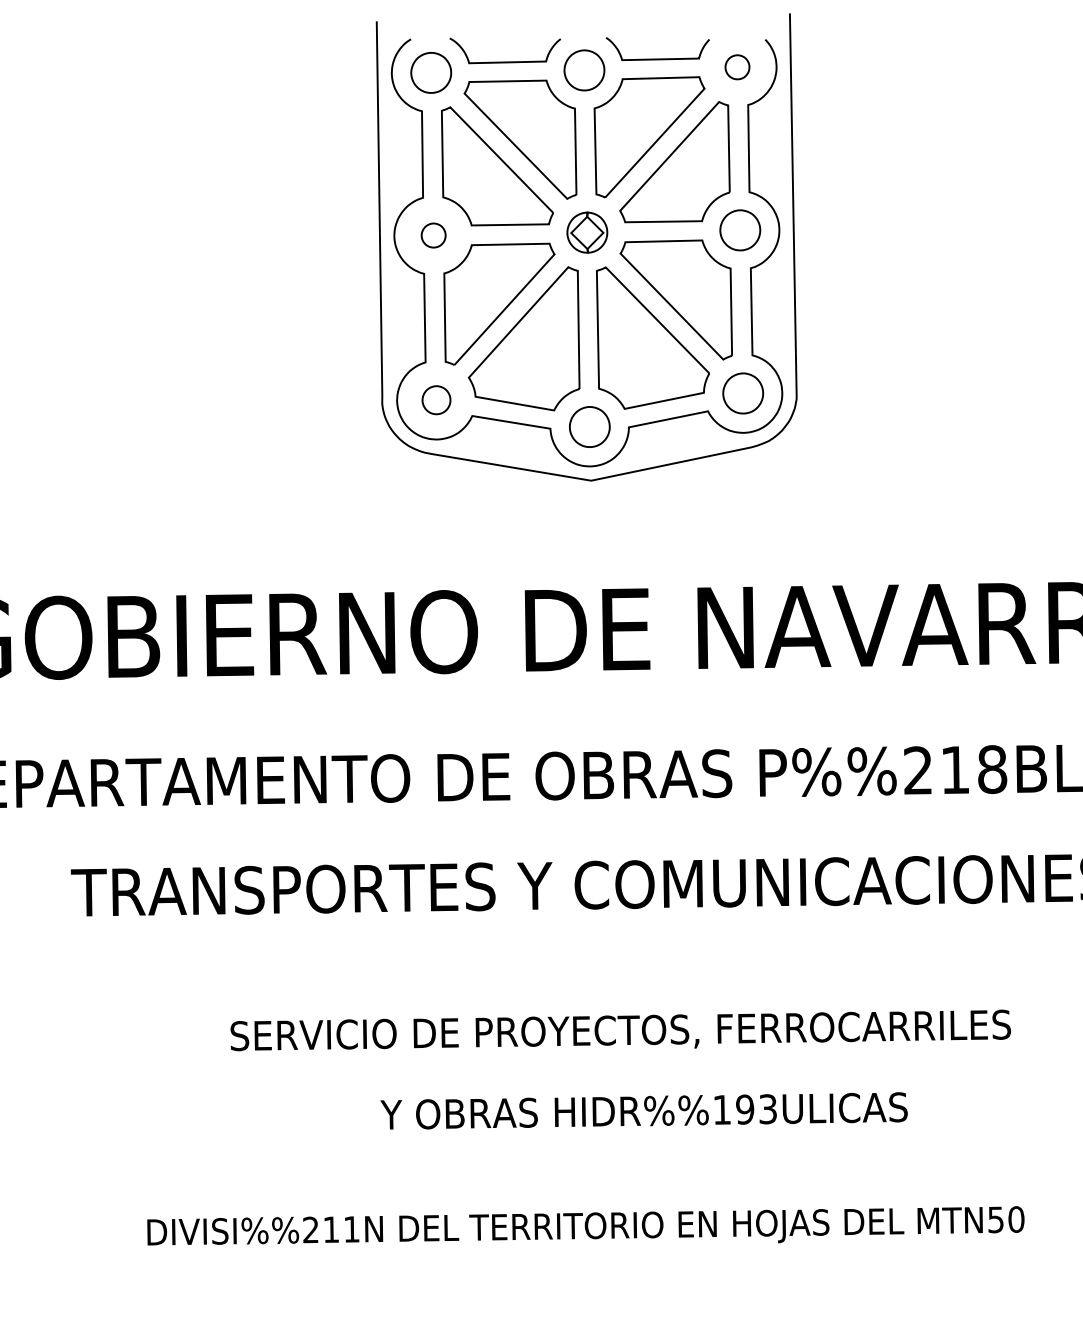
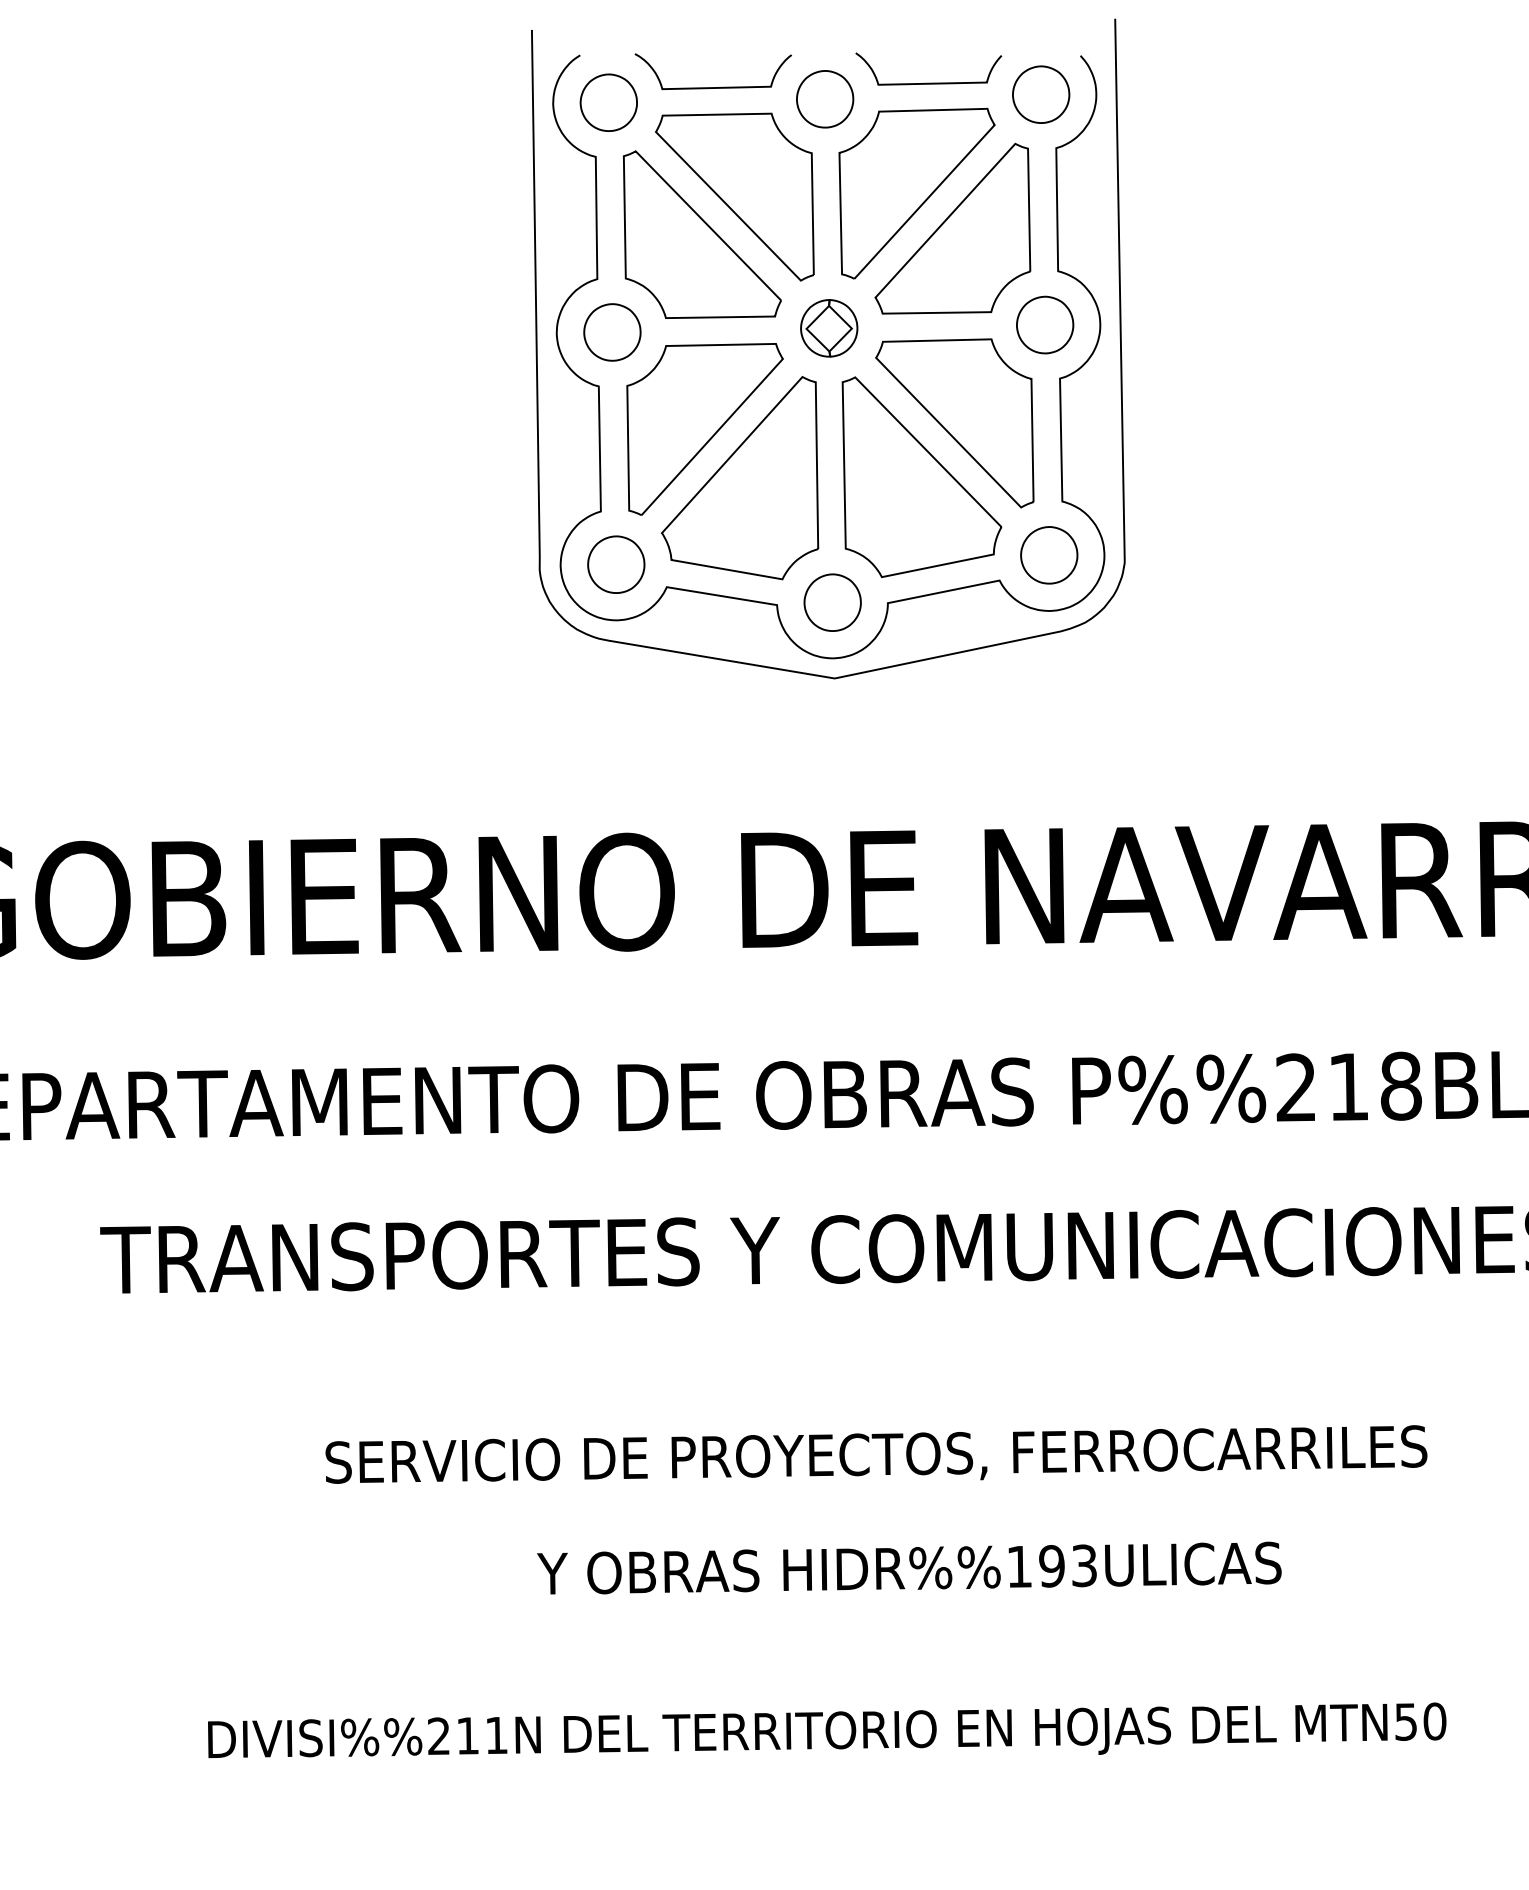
part: (737, 67) -> (1041, 95), size x1.67
part: (433, 235) -> (612, 332), size x1.67
part: (436, 400) -> (616, 565), size x1.43

